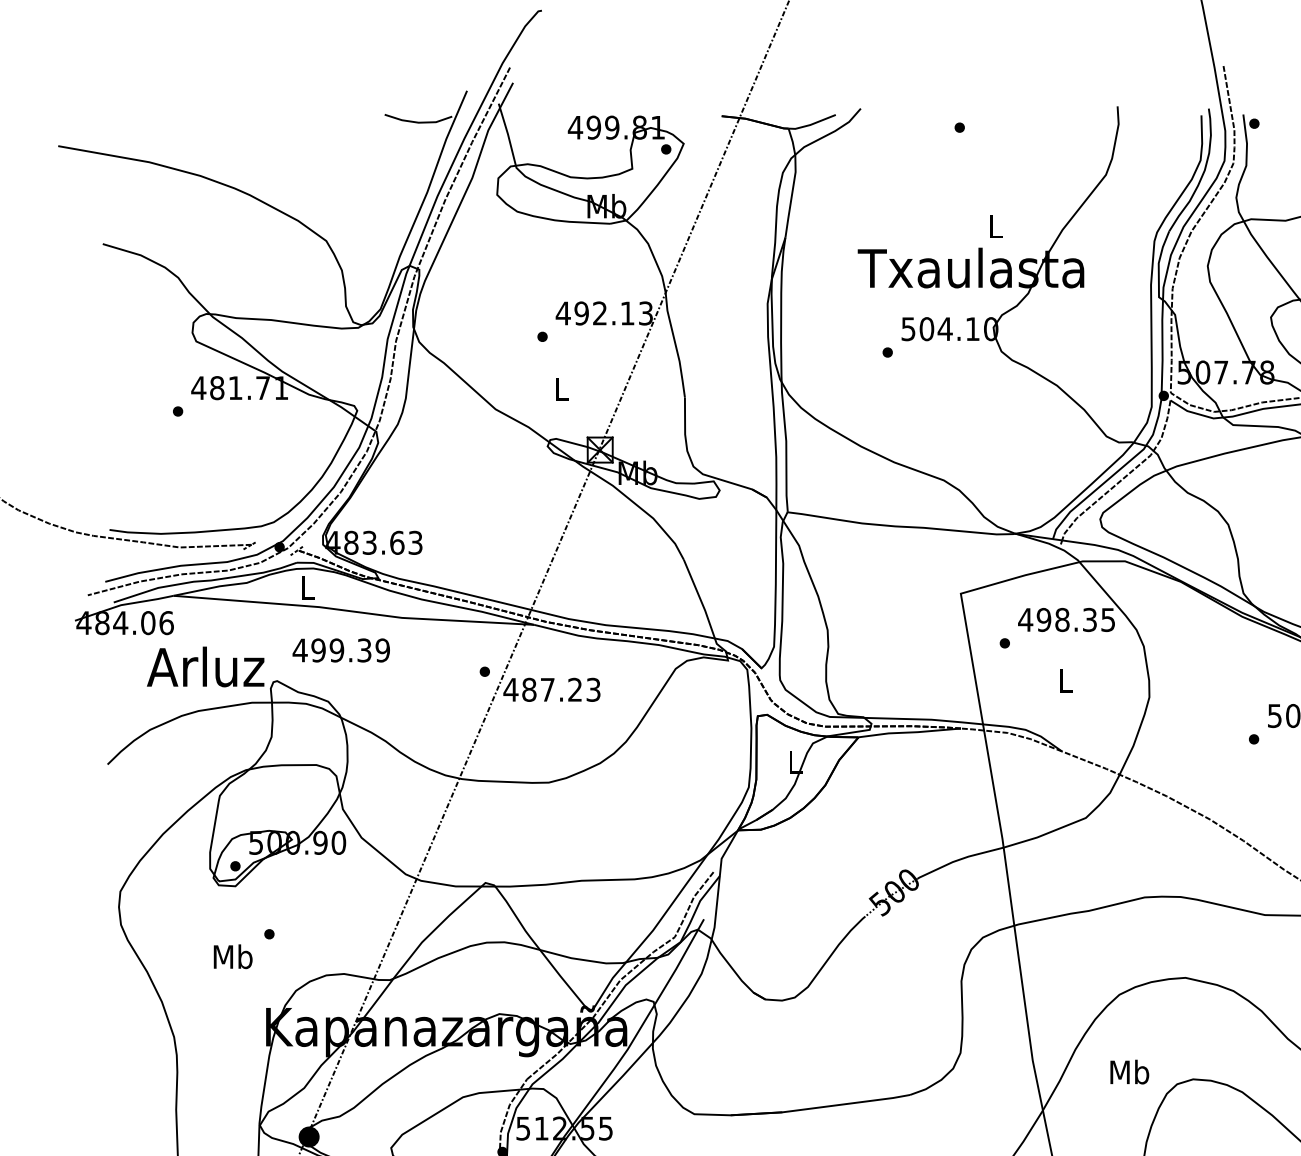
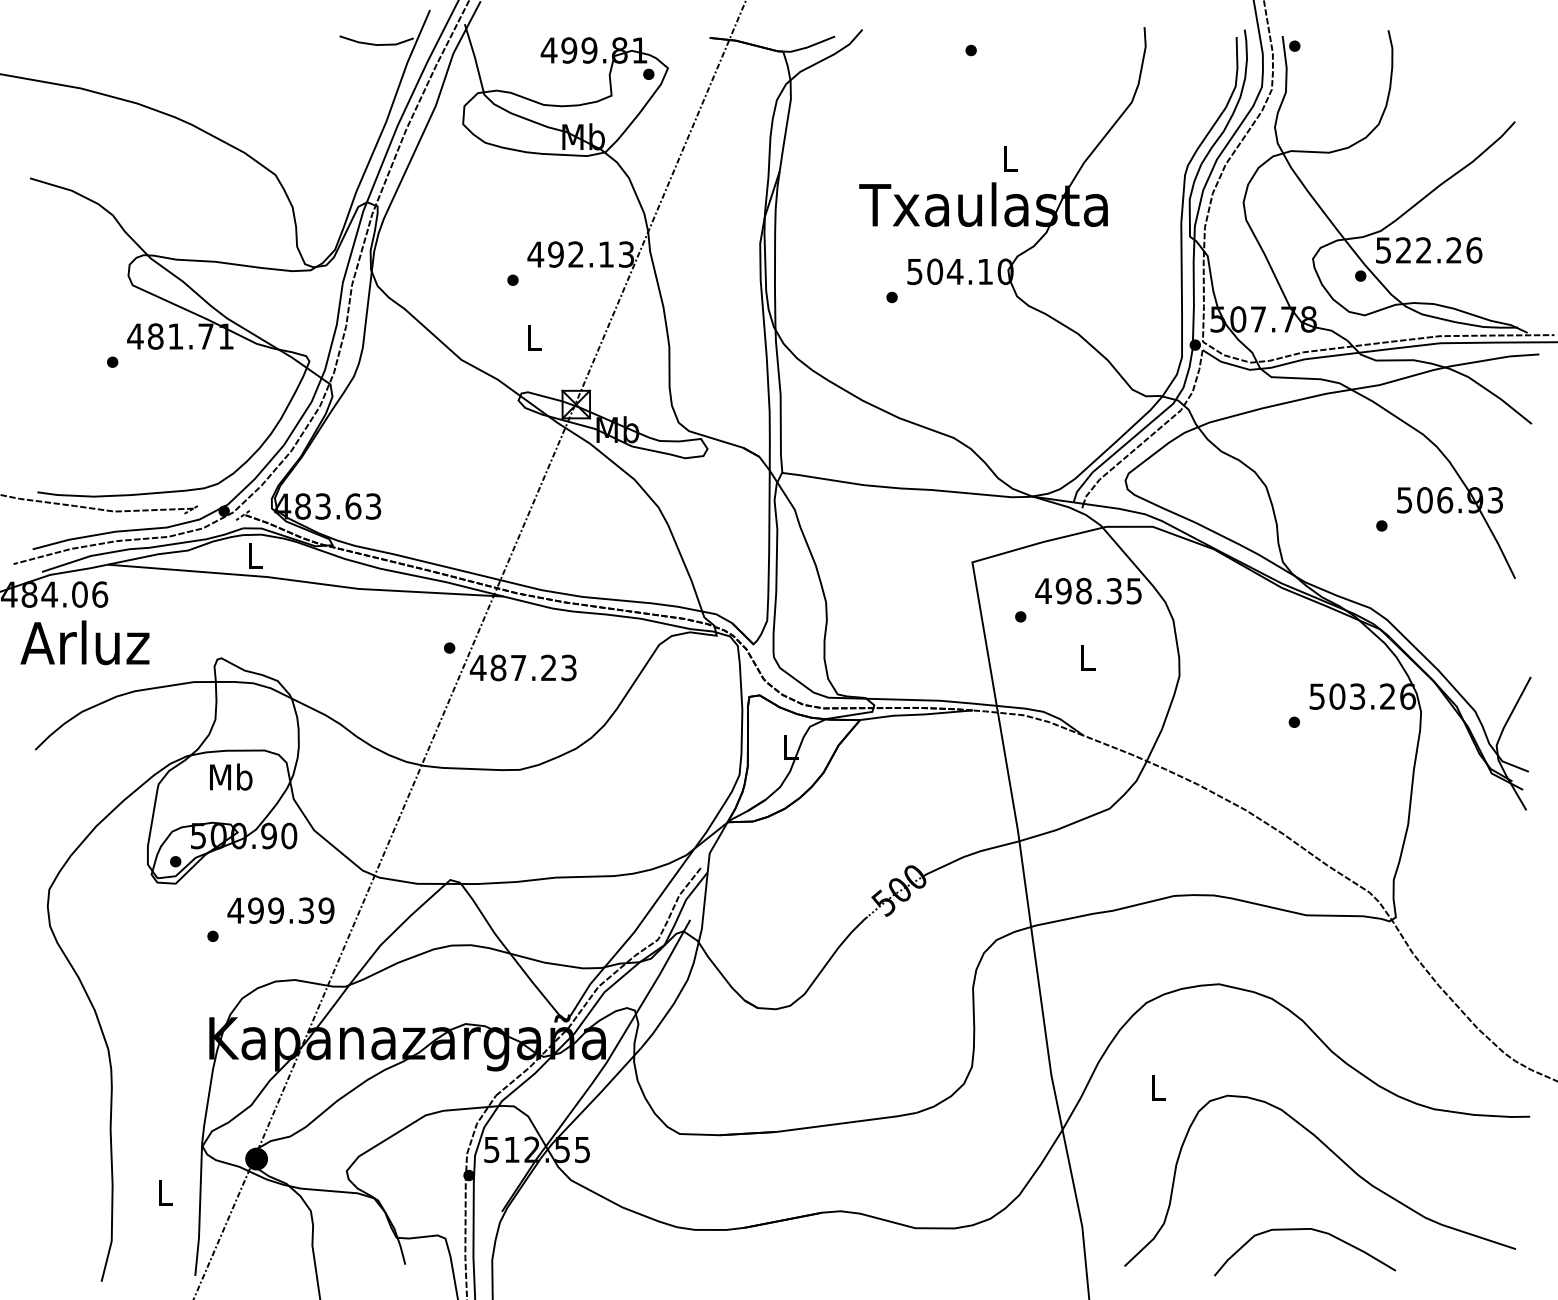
text: (340, 650) -> (280, 910), moved
text: (205, 666) -> (84, 642), moved
text: (233, 956) -> (231, 776), moved
text: (1129, 1071) -> (1157, 1087), Mb -> L

